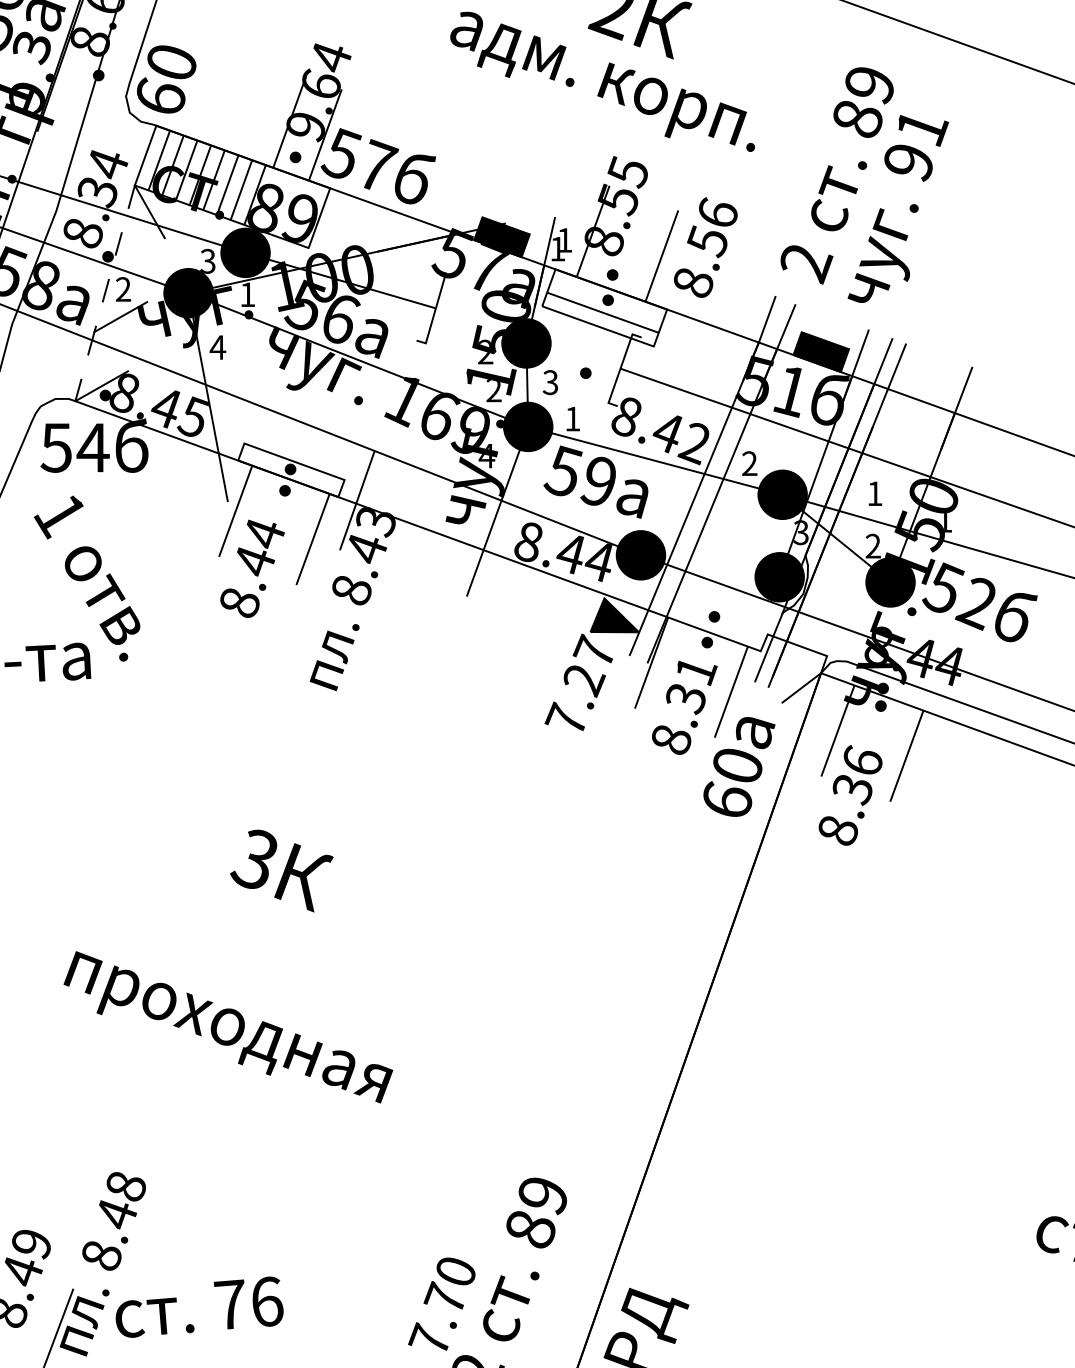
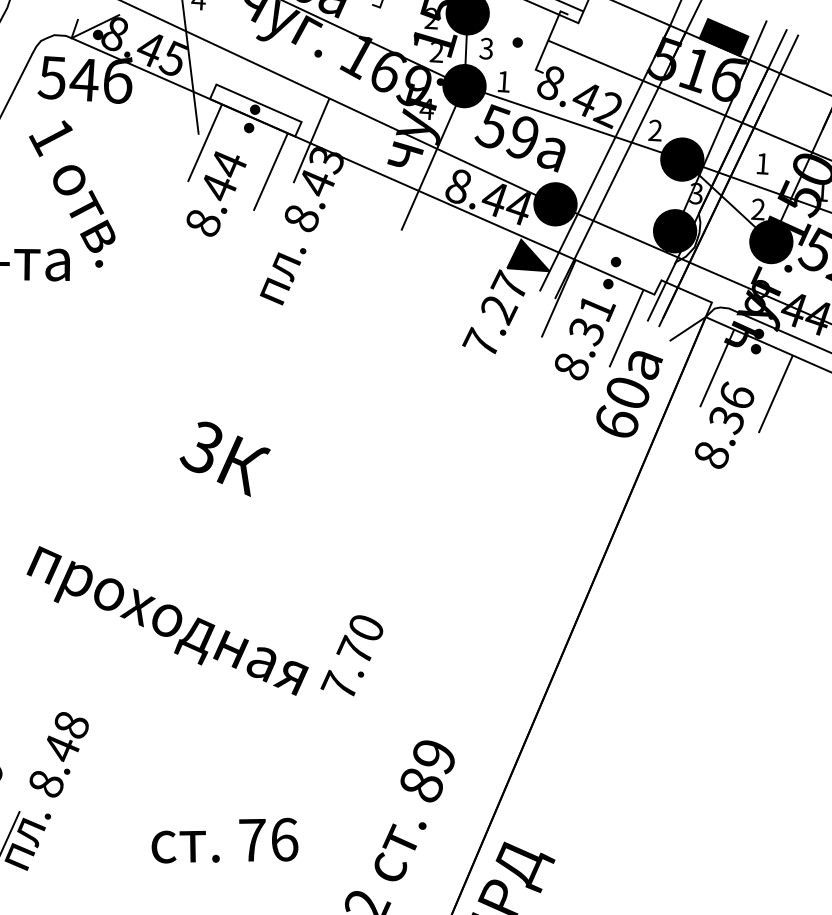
text: (228, 1027) -> (167, 621), moved
text: (441, 1303) -> (351, 654), moved
text: (199, 1306) -> (225, 839), moved

